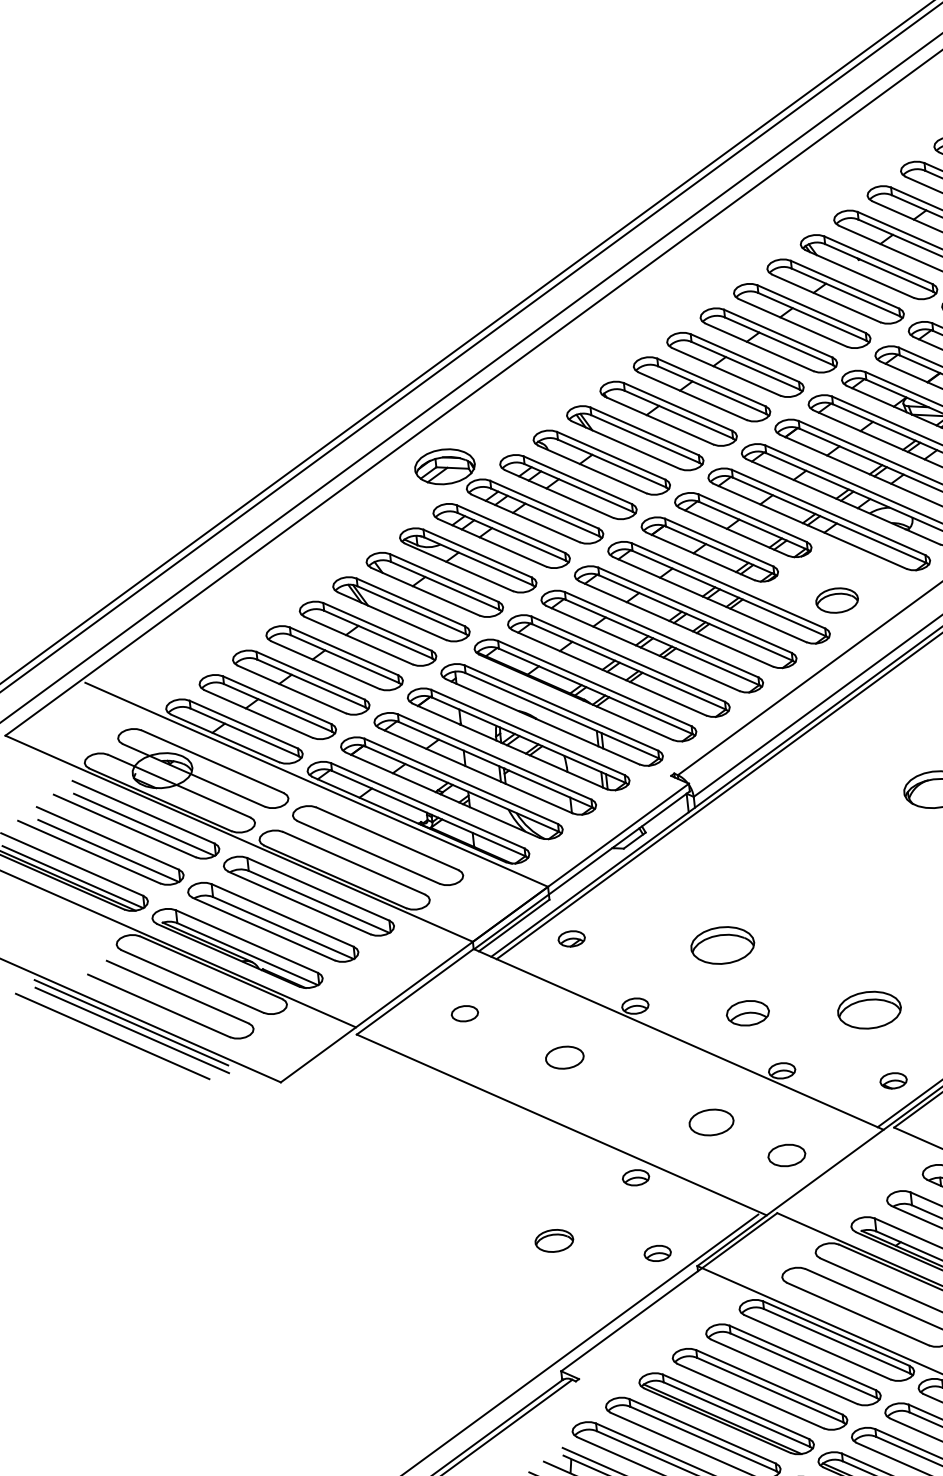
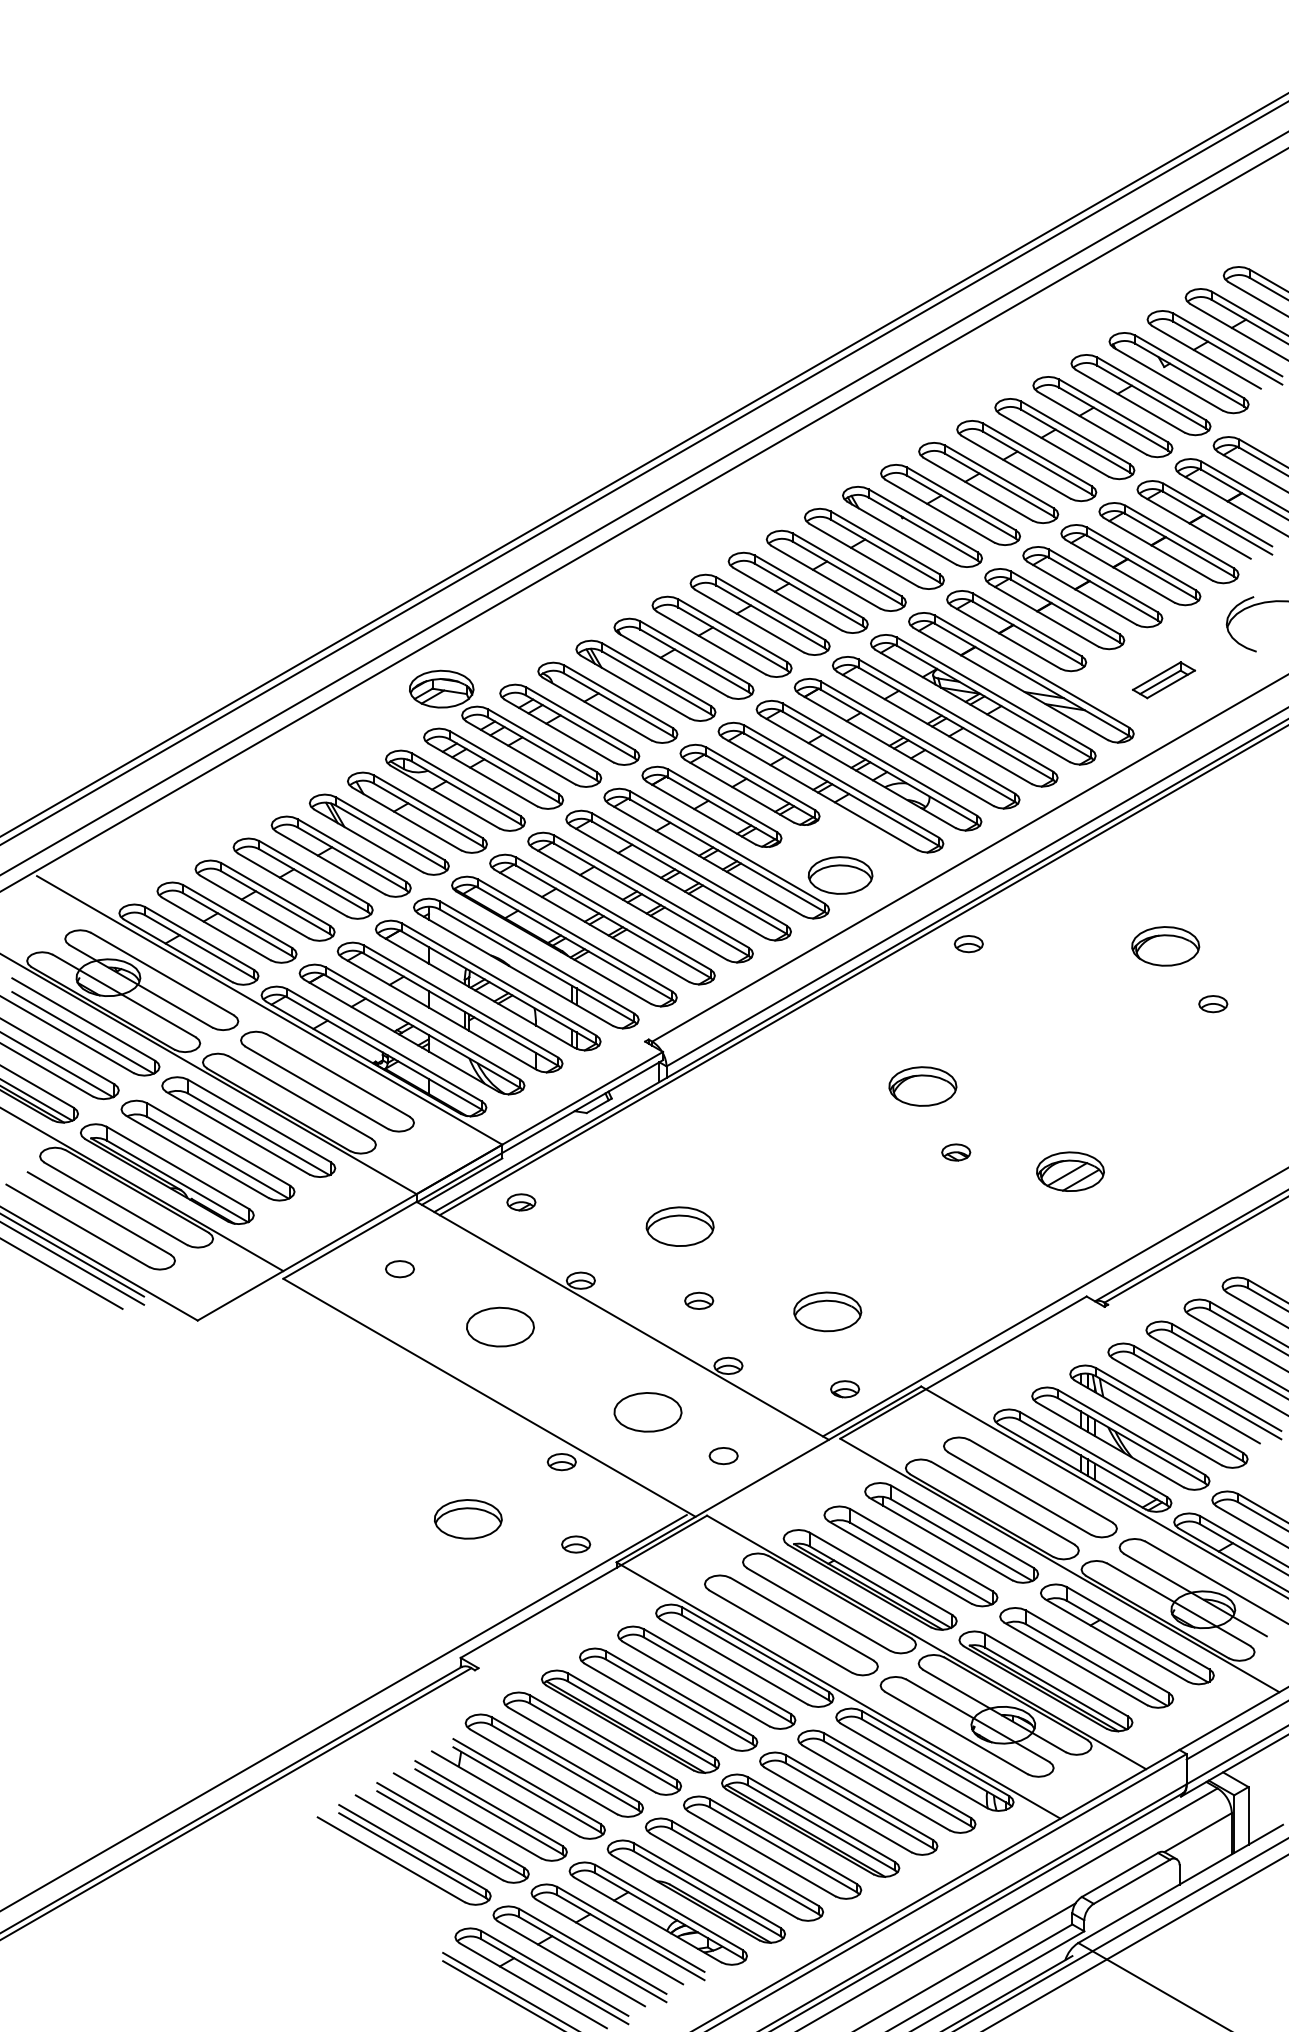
part: (837, 600) -> (840, 875), size x1.43
part: (748, 1012) -> (699, 1300), size x0.62
part: (564, 1057) -> (500, 1326), size x1.67
part: (711, 1122) -> (647, 1412), size x1.43
part: (786, 1156) -> (723, 1456), size x0.71
part: (554, 1240) -> (468, 1519), size x1.67

